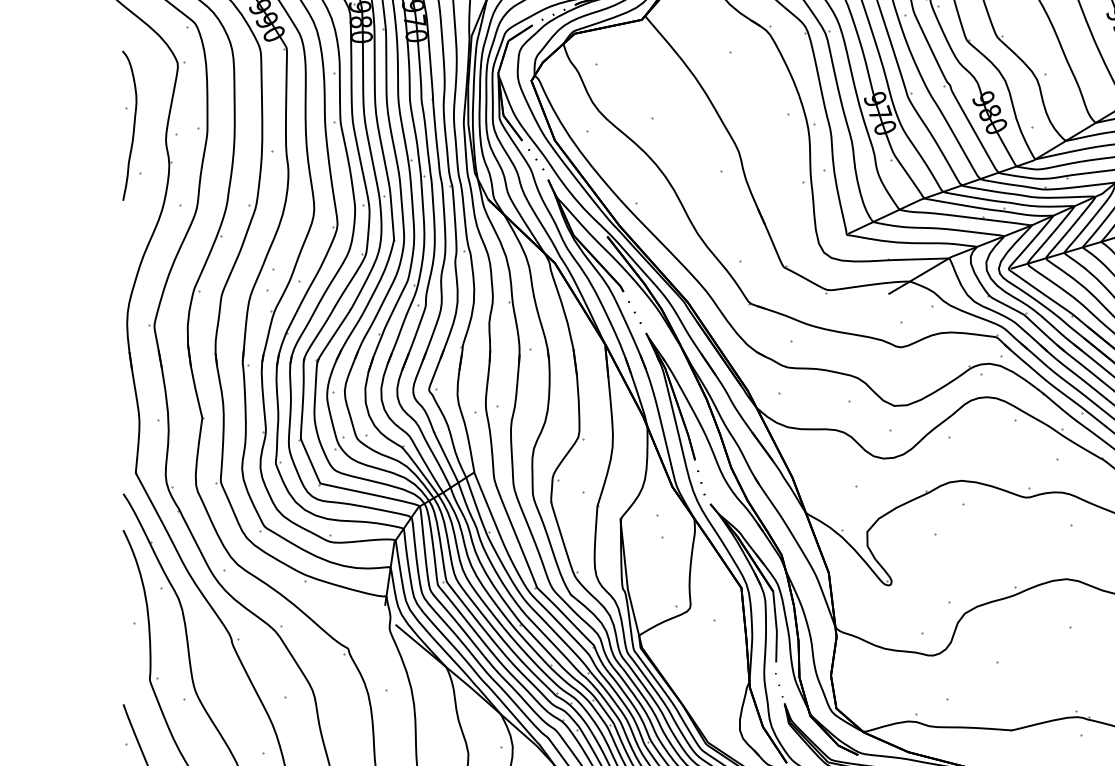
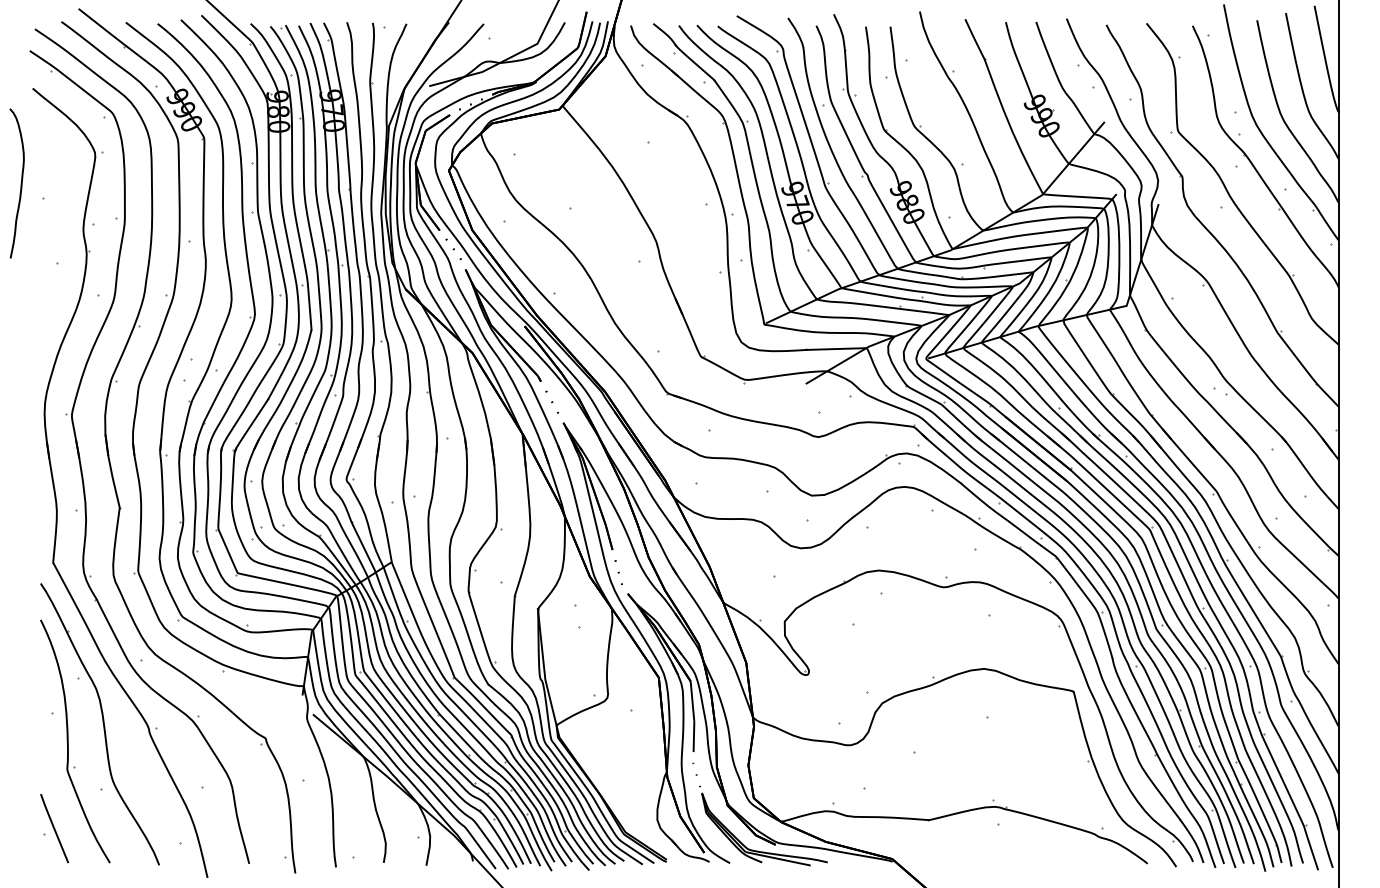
curve: (133, 125) -> (20, 183), moved

